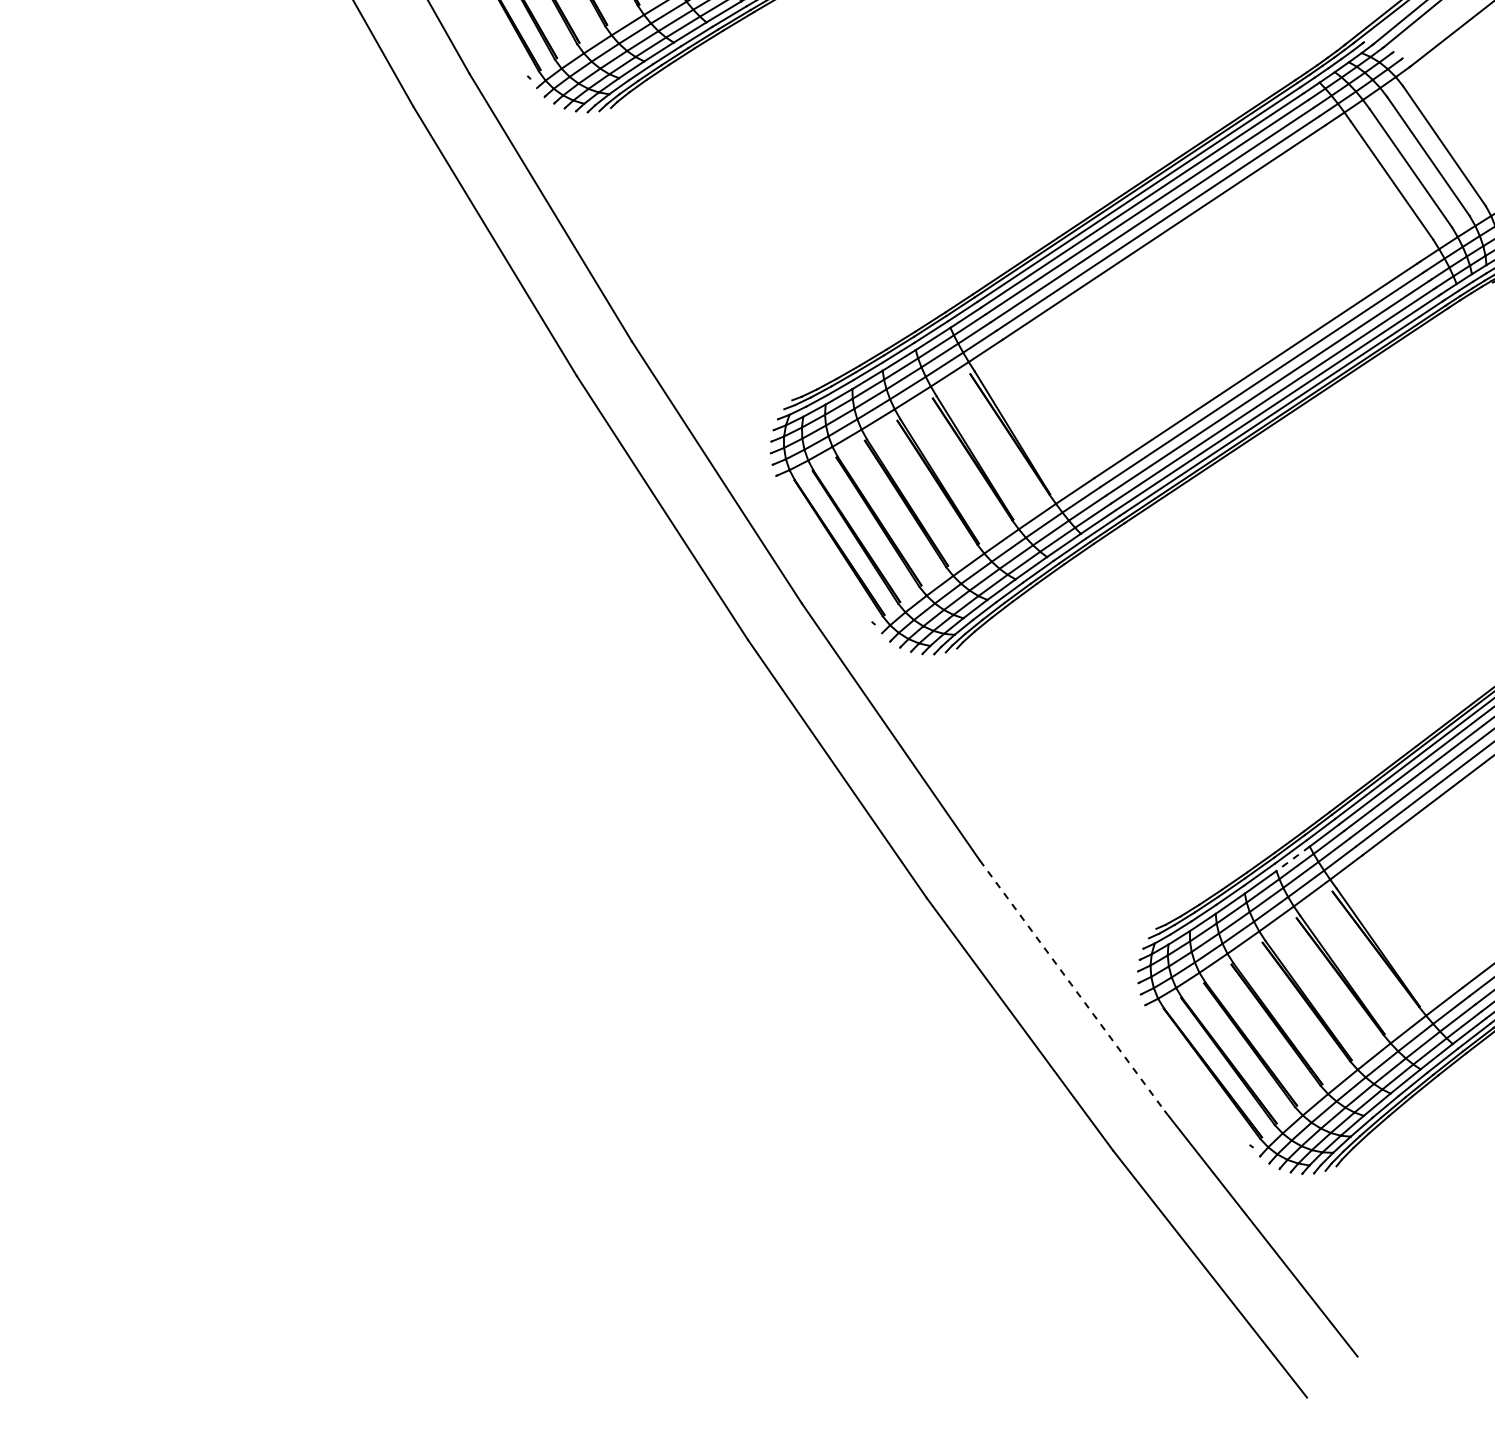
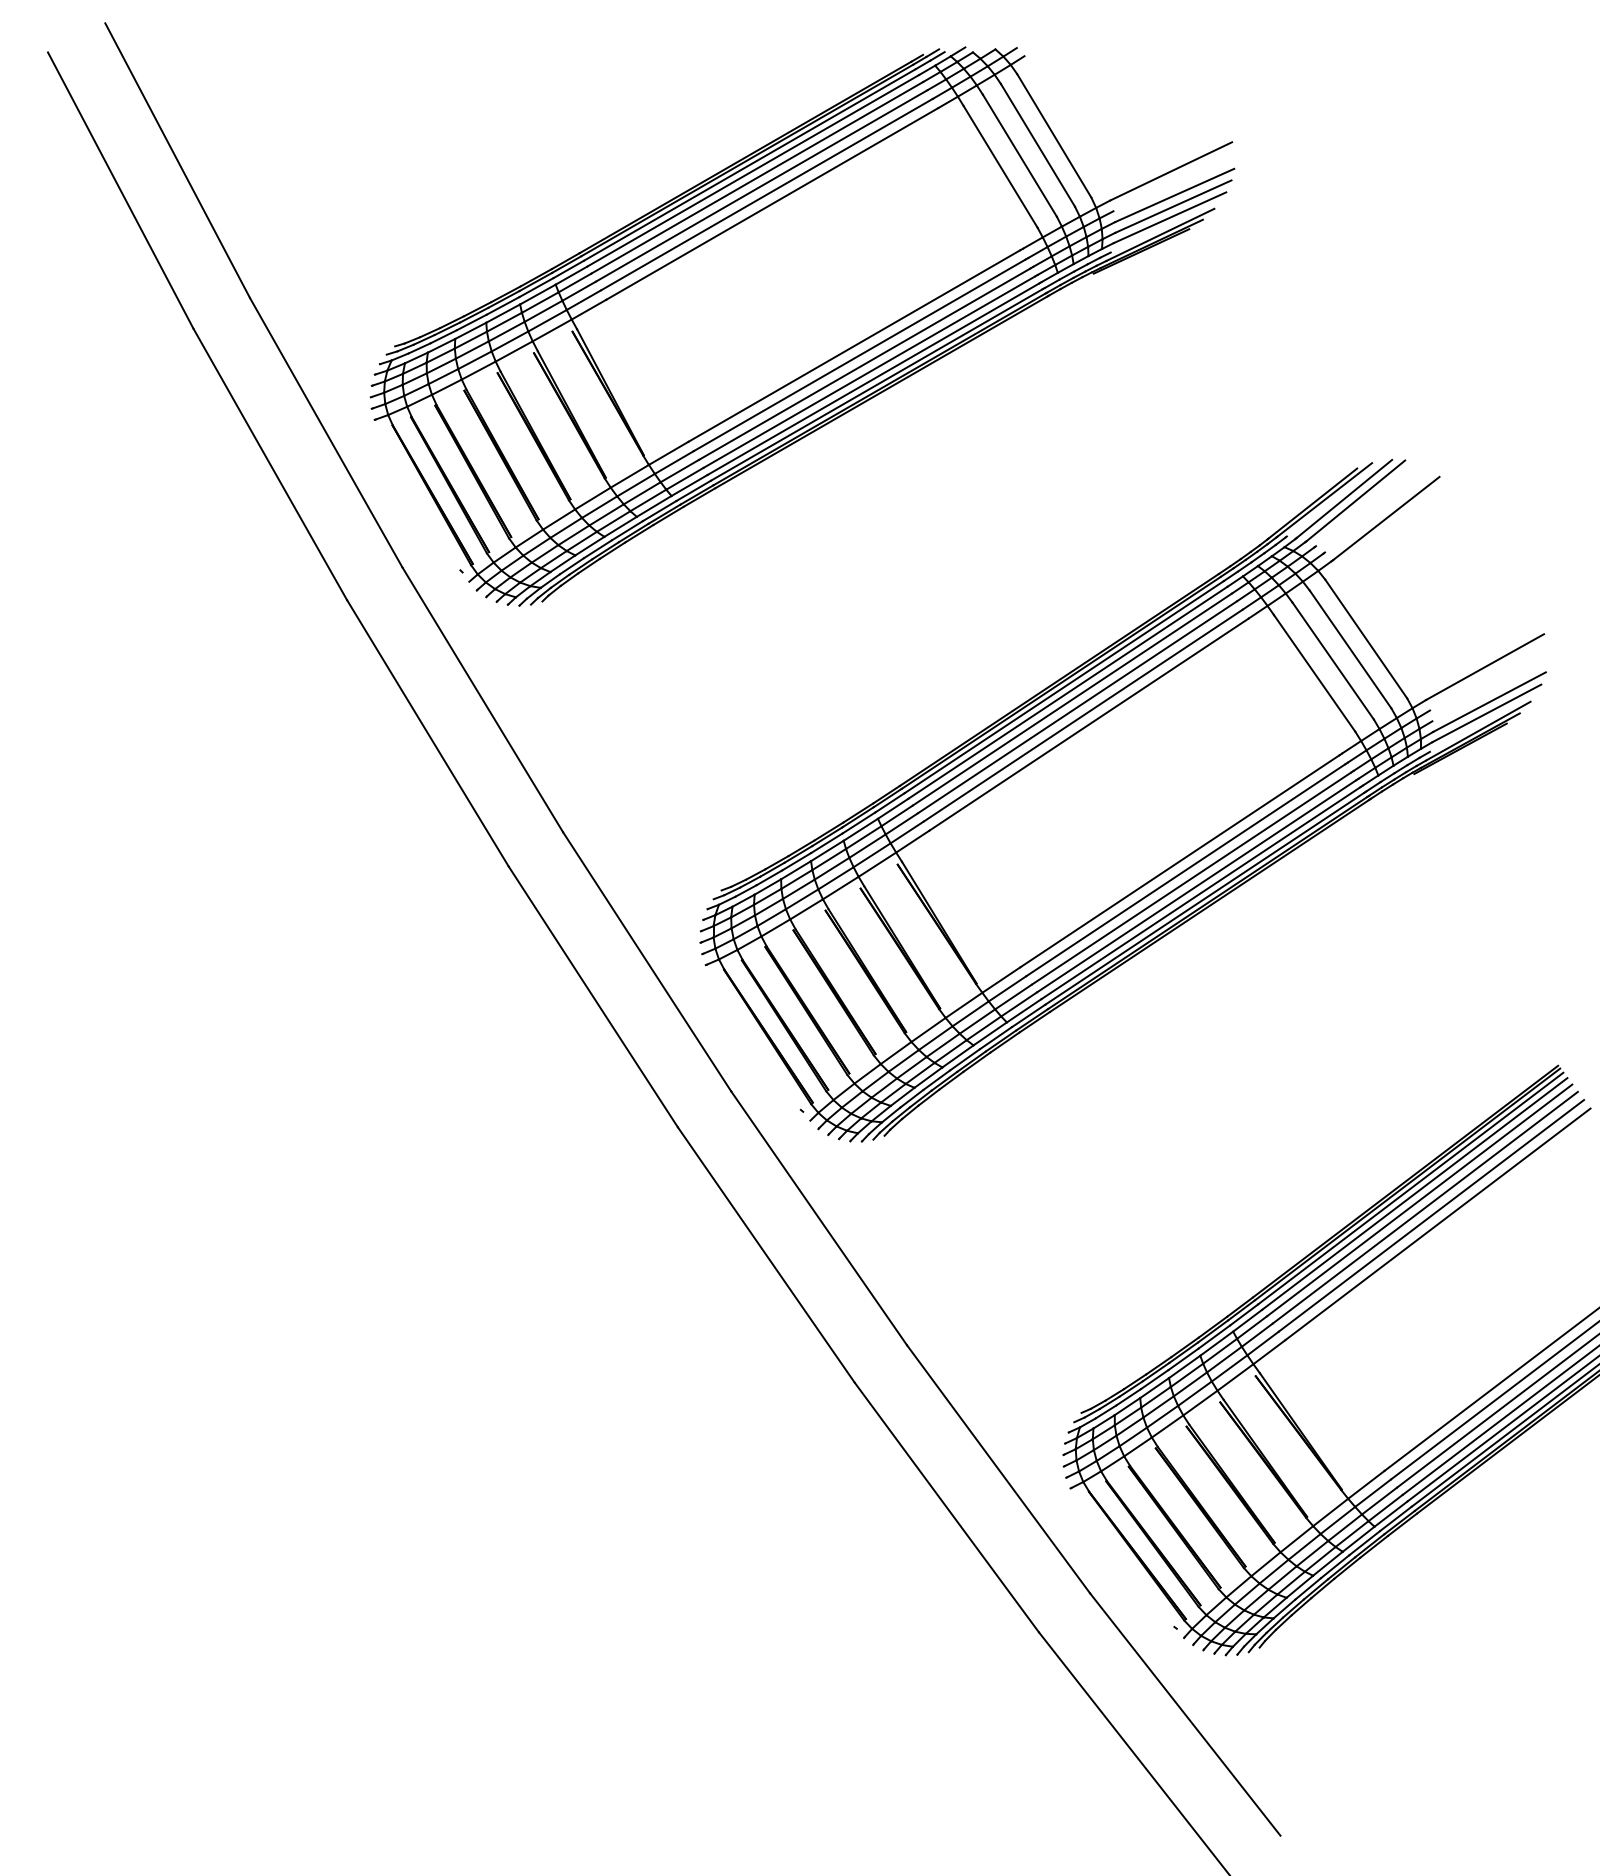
line: (1292, 858) -> (1216, 1343), dashed -> solid
line: (1072, 986) -> (998, 1469), dashed -> solid

